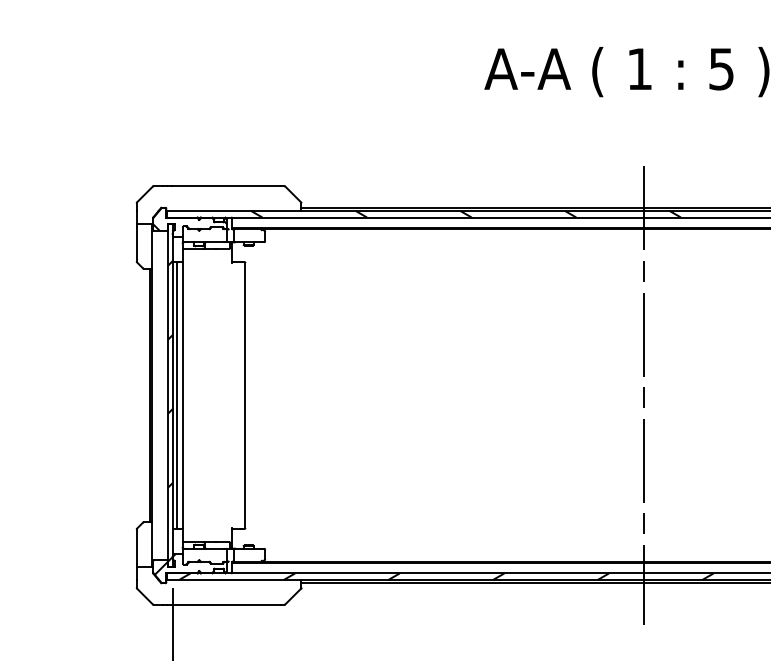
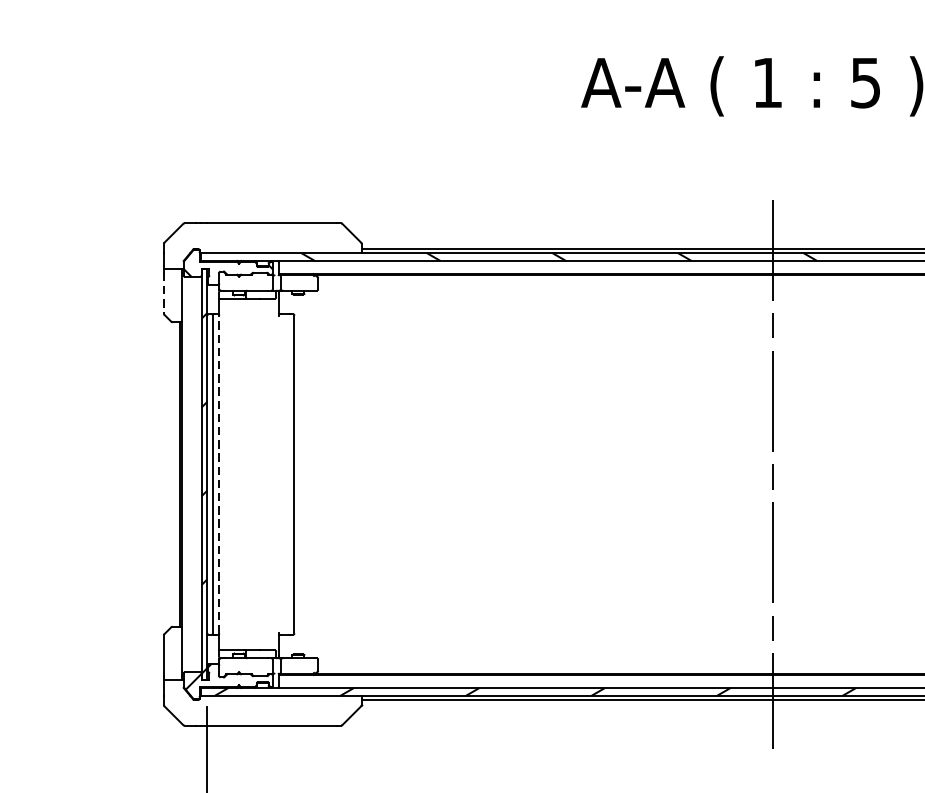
line: (136, 244) -> (163, 293), solid -> dashed
line: (182, 395) -> (218, 474), solid -> dashed

